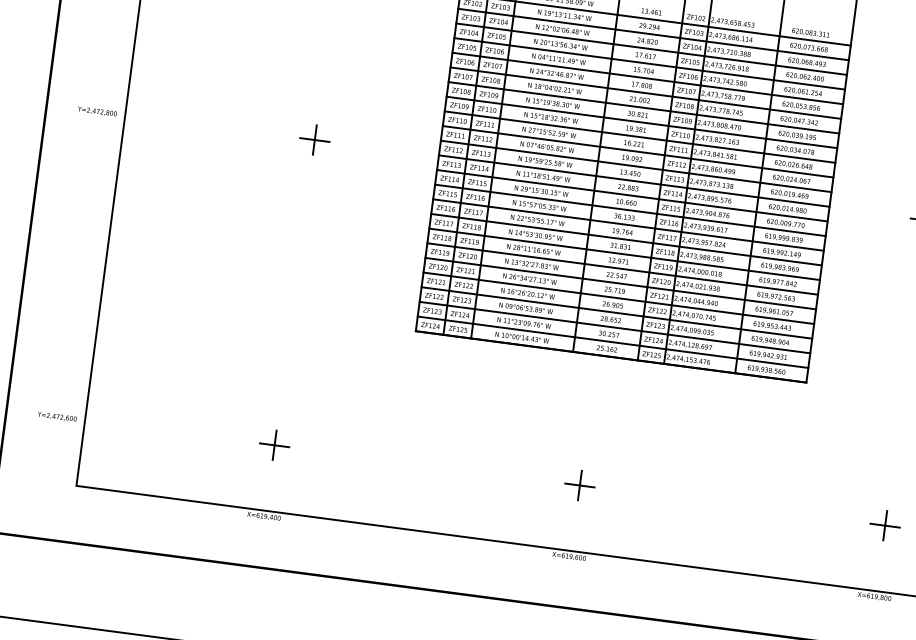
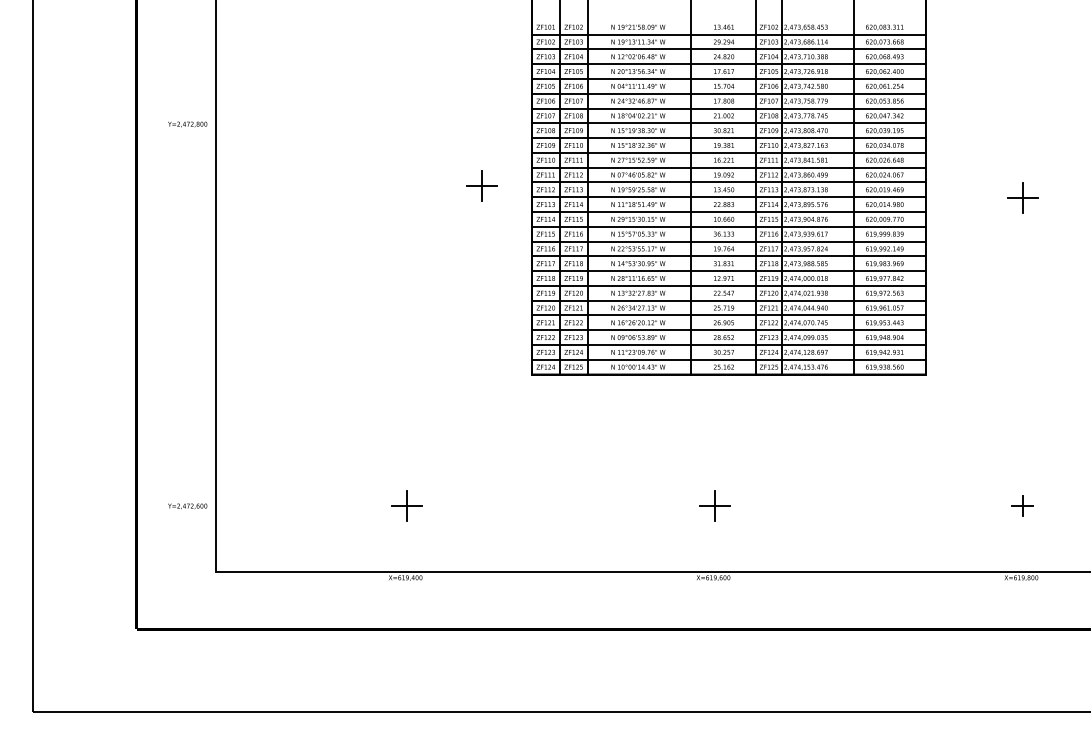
text: (97, 111) -> (187, 124), moved
part: (314, 139) -> (481, 185), moved
part: (885, 525) -> (1022, 505), size x0.7

